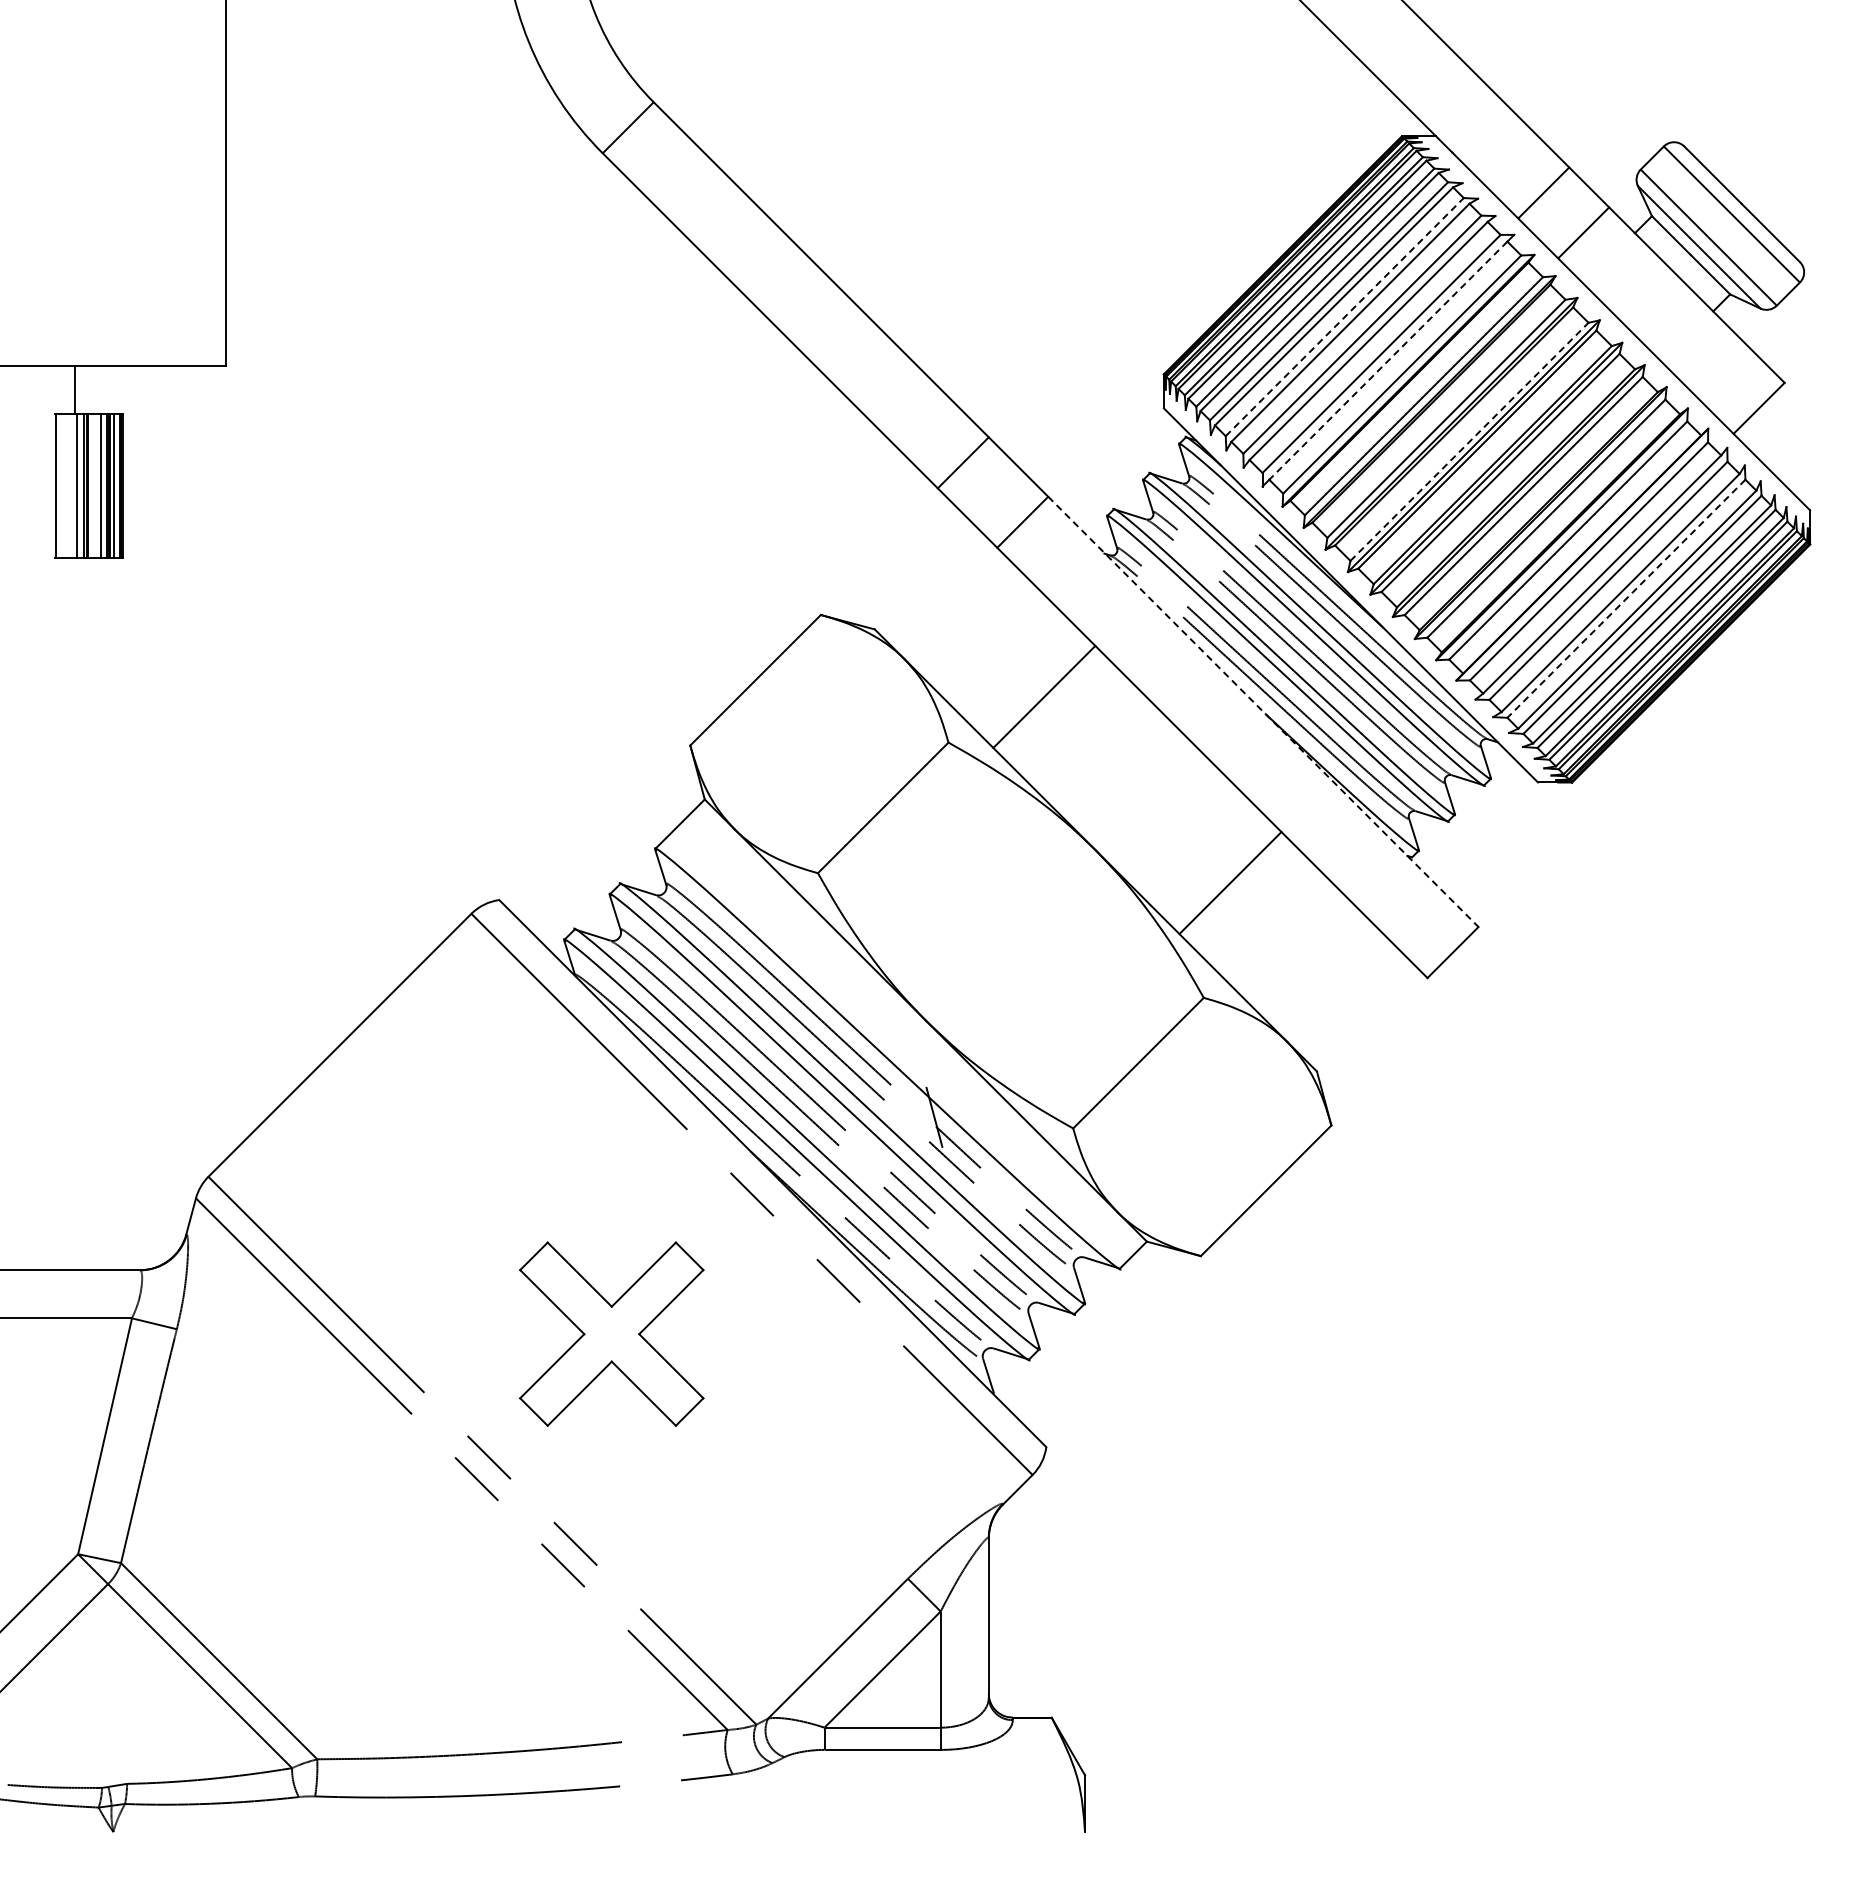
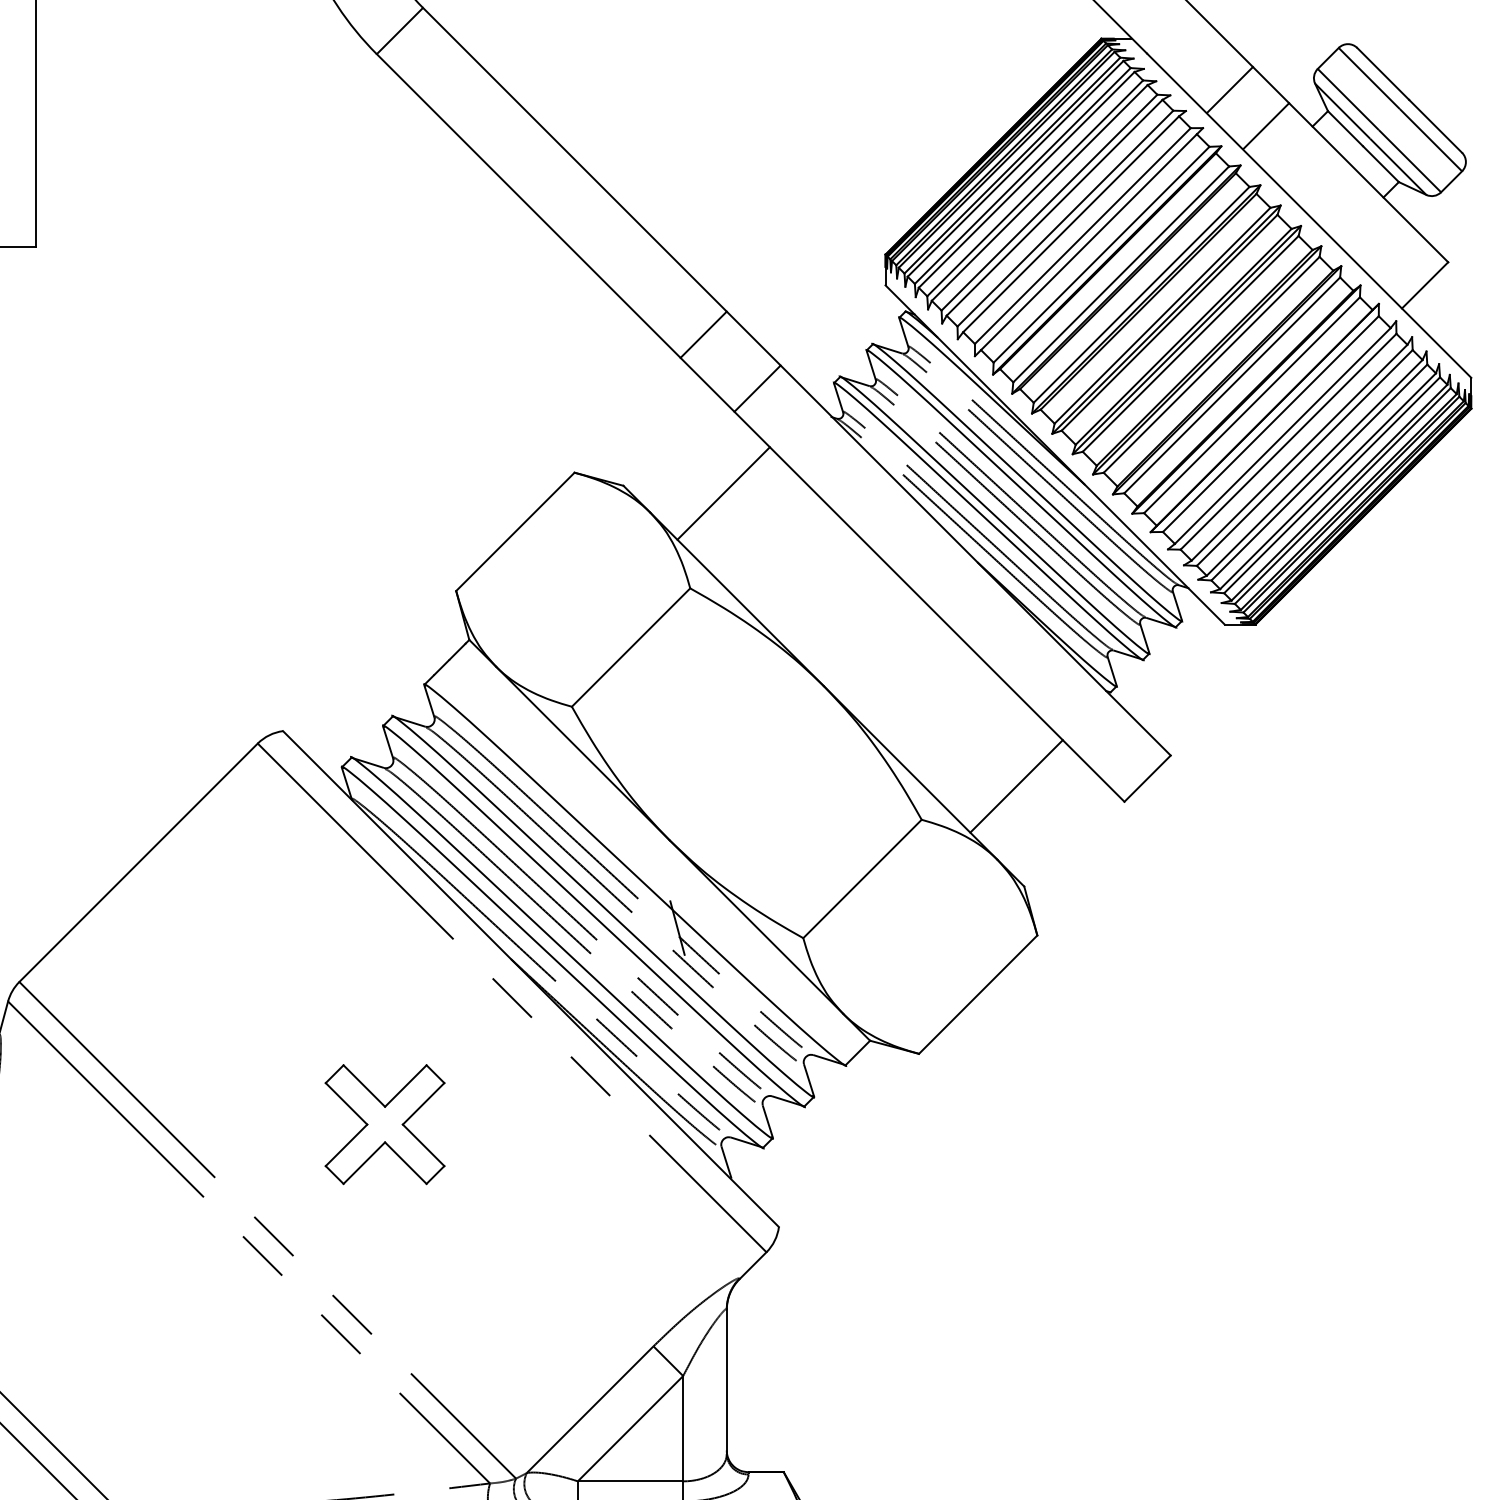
line: (1345, 316) -> (1050, 202), dashed -> solid
line: (1388, 361) -> (1089, 242), dashed -> solid
line: (1469, 441) -> (1162, 315), dashed -> solid
line: (1626, 599) -> (1304, 458), dashed -> solid
line: (1044, 696) -> (723, 493), moved
line: (1263, 712) -> (975, 561), dashed -> solid
line: (1230, 883) -> (1016, 786), moved
part: (611, 1333) -> (384, 1124), size x0.71

